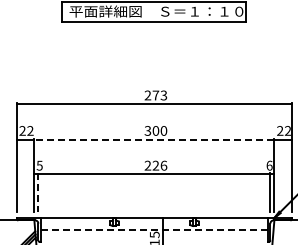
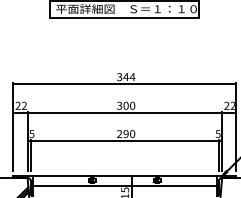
text: (155, 95) -> (125, 77), 273 -> 344
line: (153, 139) -> (124, 112), dashed -> solid
text: (159, 165) -> (129, 133), 226 -> 290
text: (269, 165) -> (218, 133), 6 -> 5
line: (38, 193) -> (30, 156), dashed -> solid
line: (154, 230) -> (124, 186), dashed -> solid

